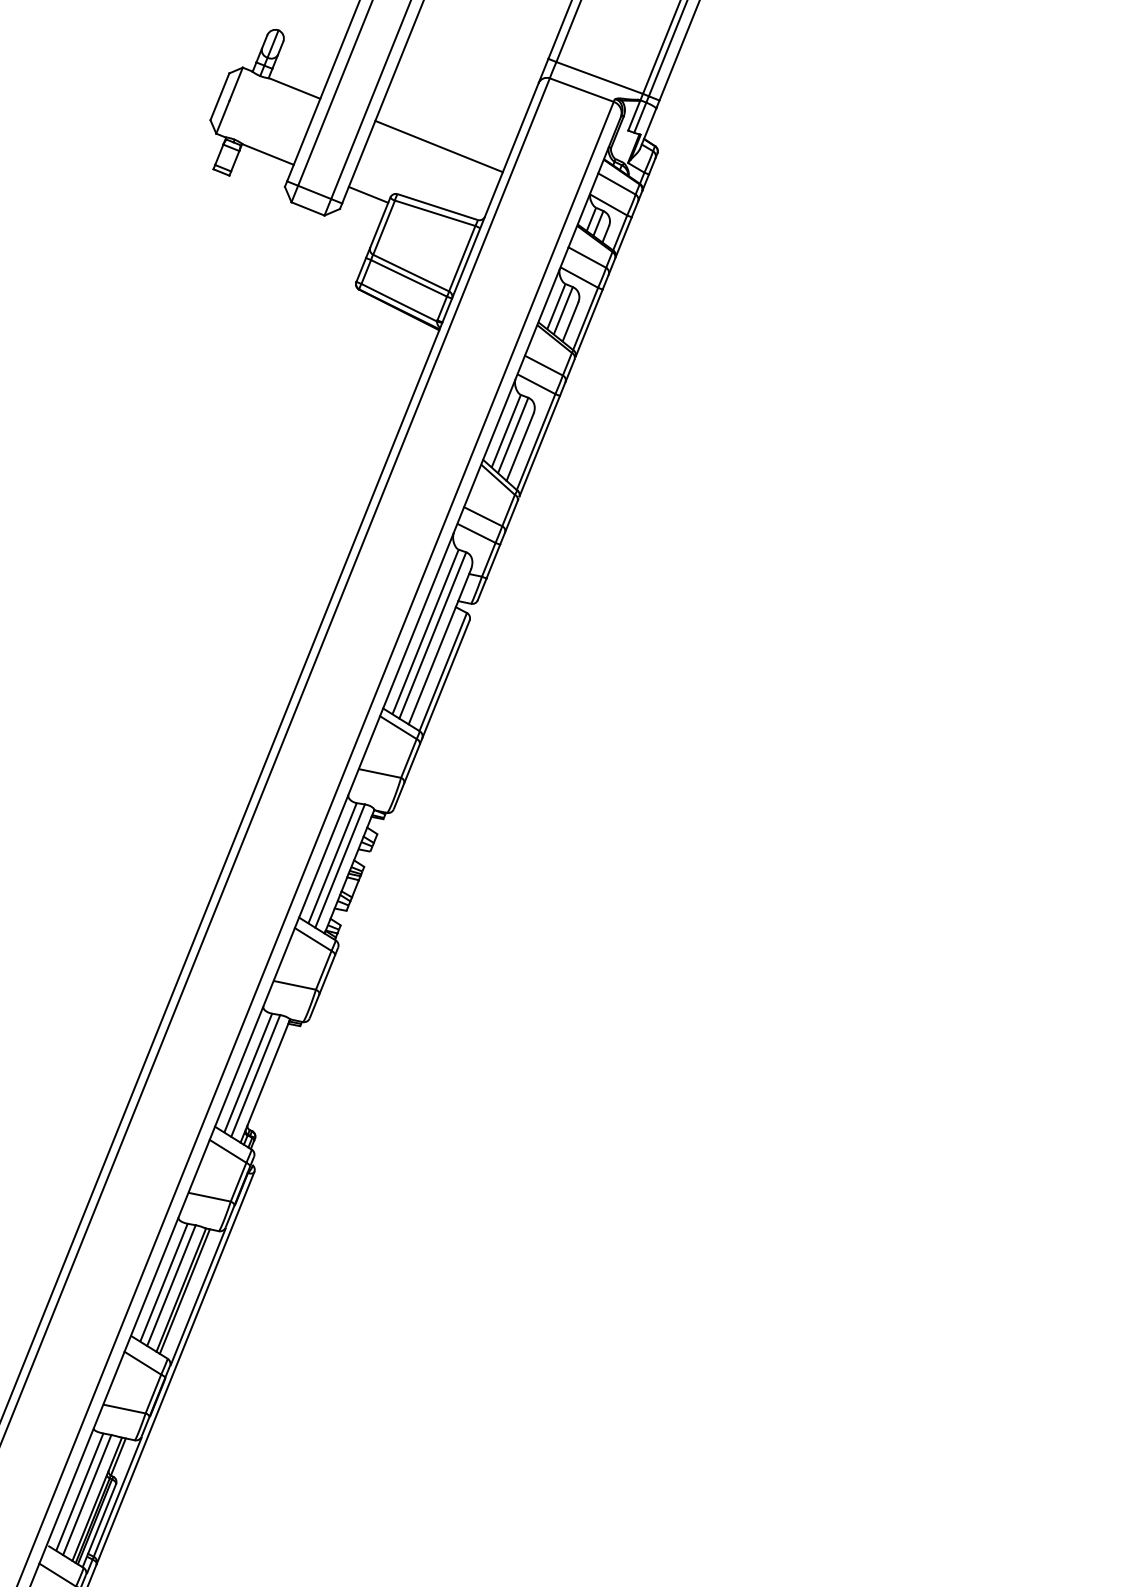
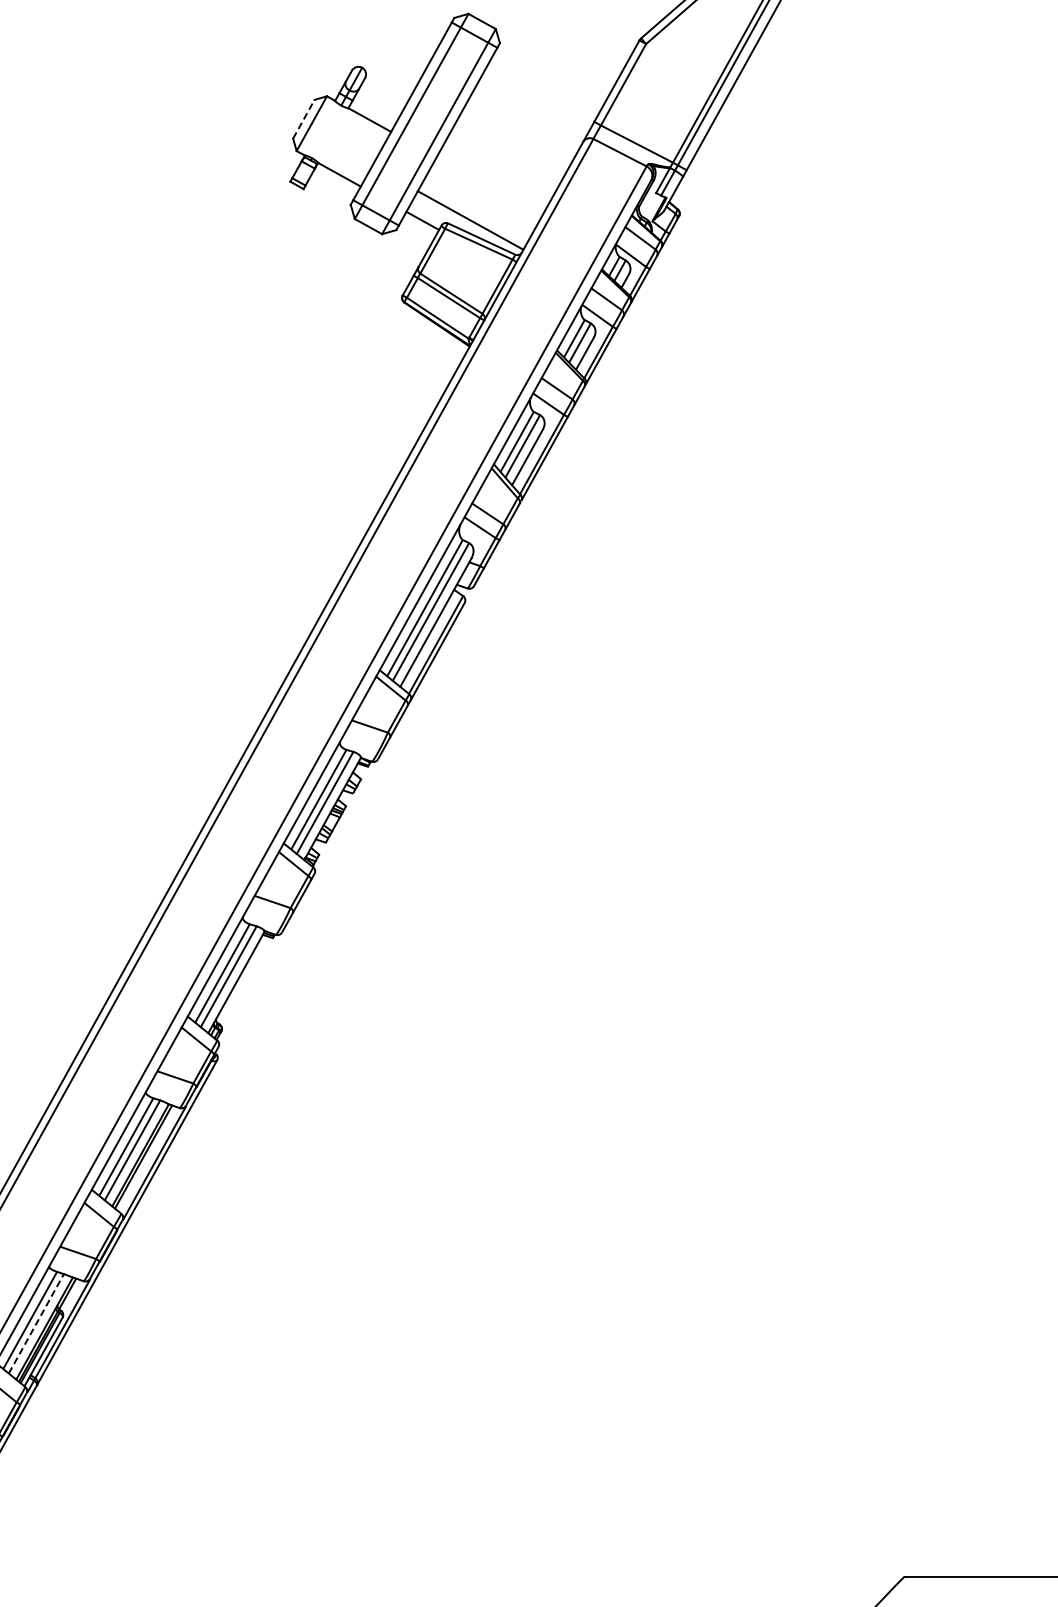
line: (220, 95) -> (304, 118), solid -> dashed
line: (439, 146) -> (470, 220), moved
line: (87, 1494) -> (36, 1323), solid -> dashed

